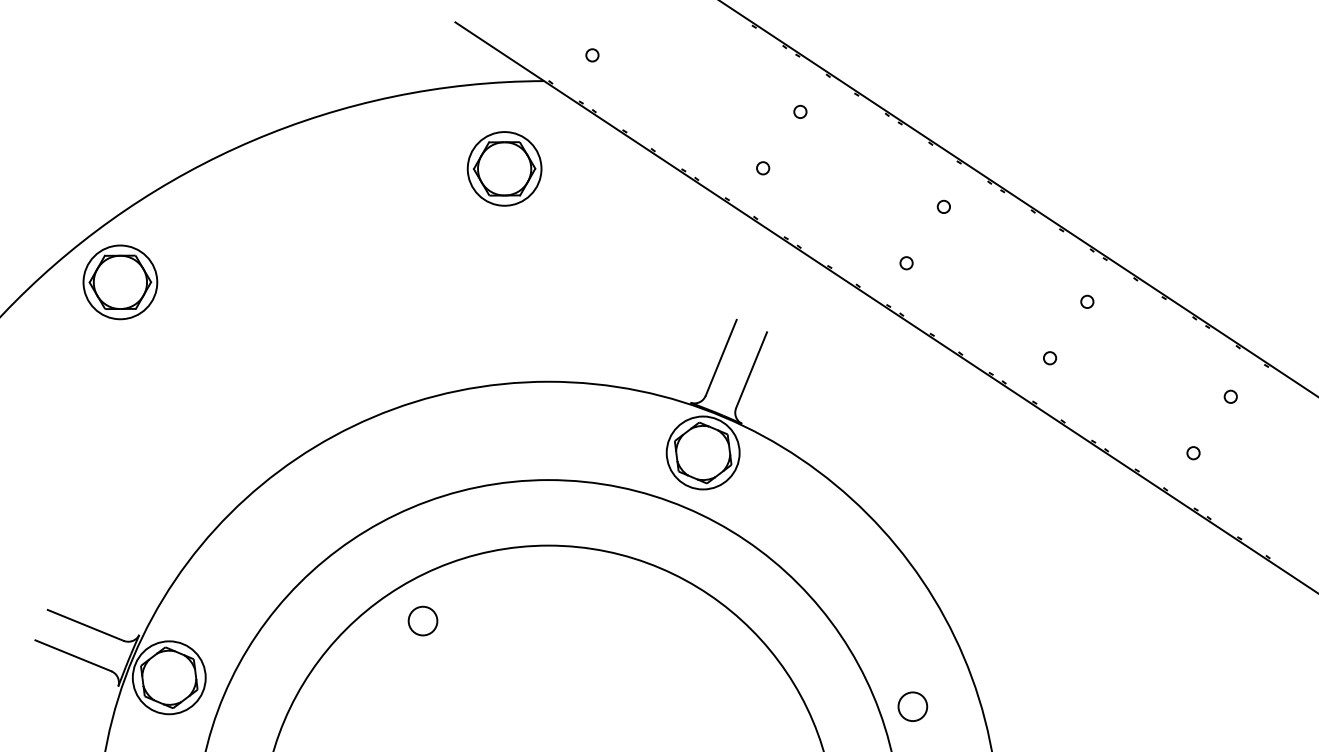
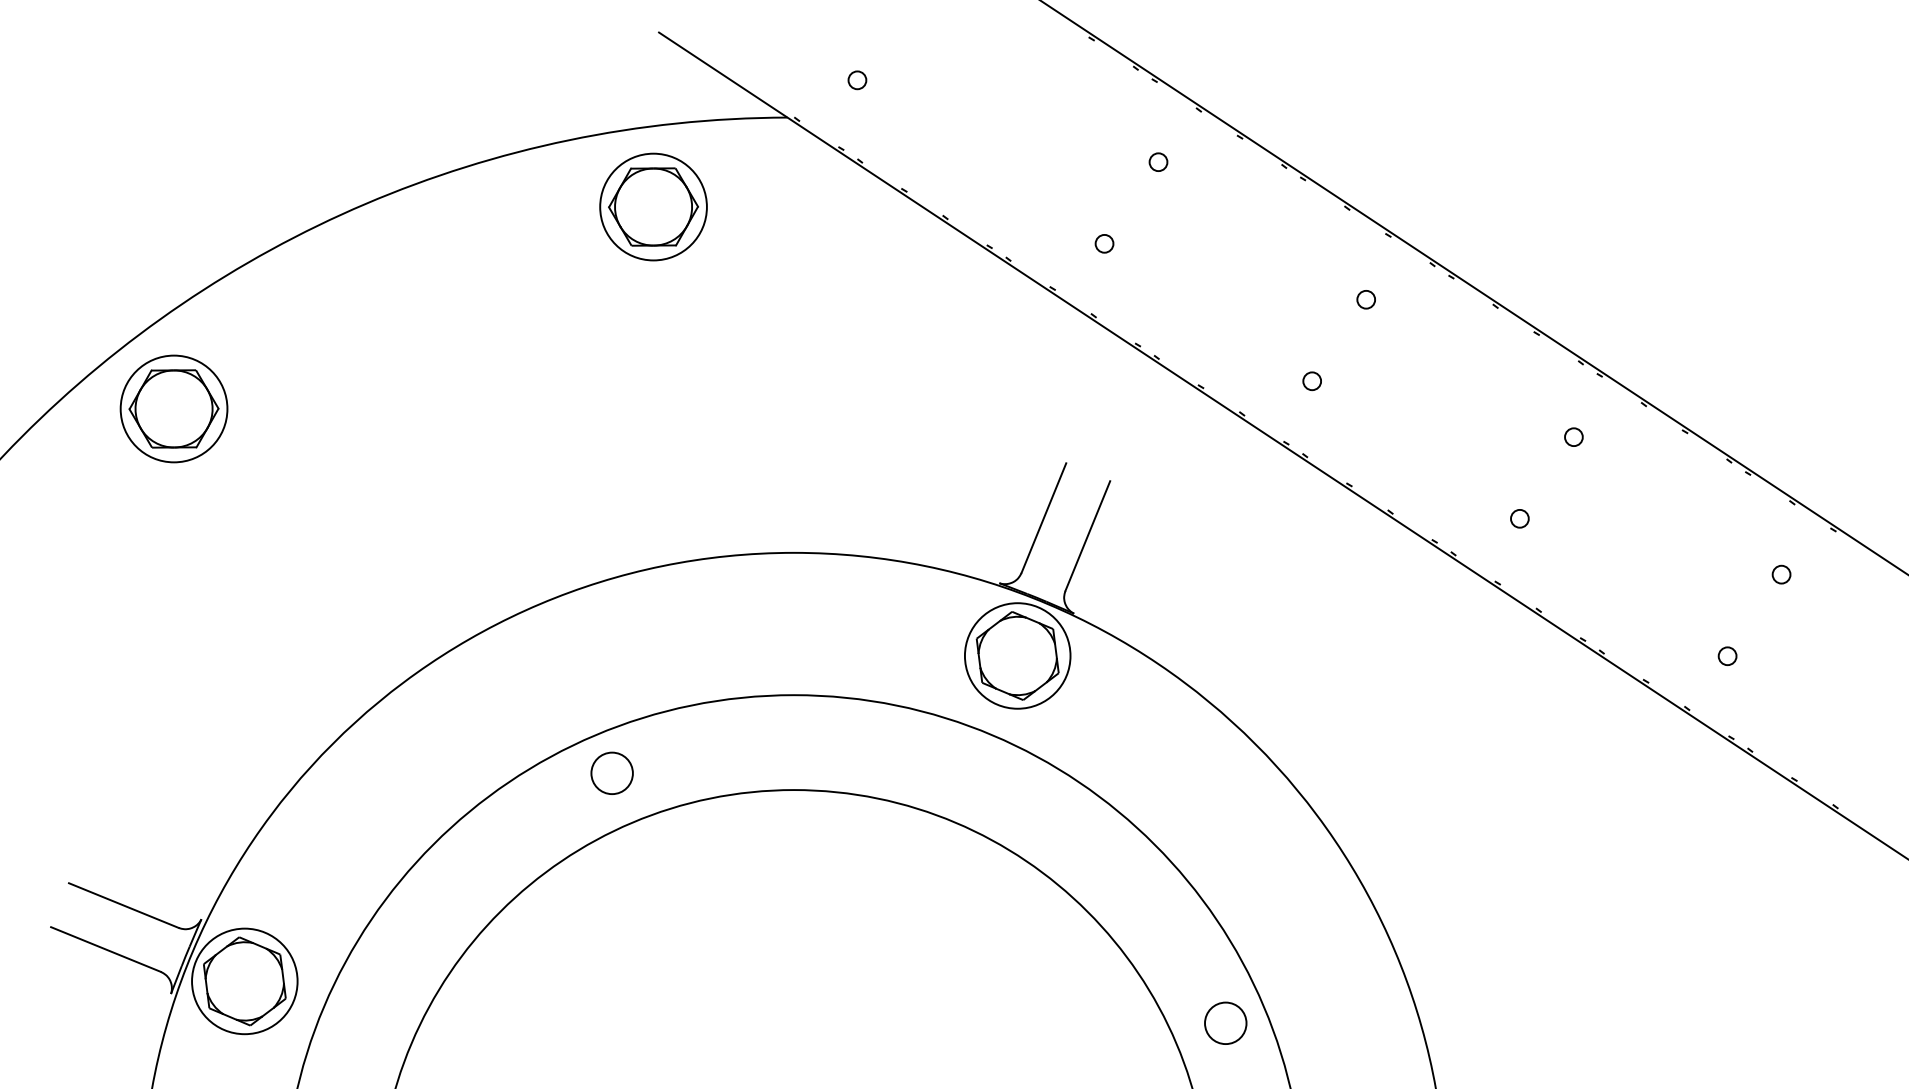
part: (504, 168) -> (653, 206), moved
circle: (422, 620) -> (611, 772), moved
circle: (912, 706) -> (1225, 1022), moved

